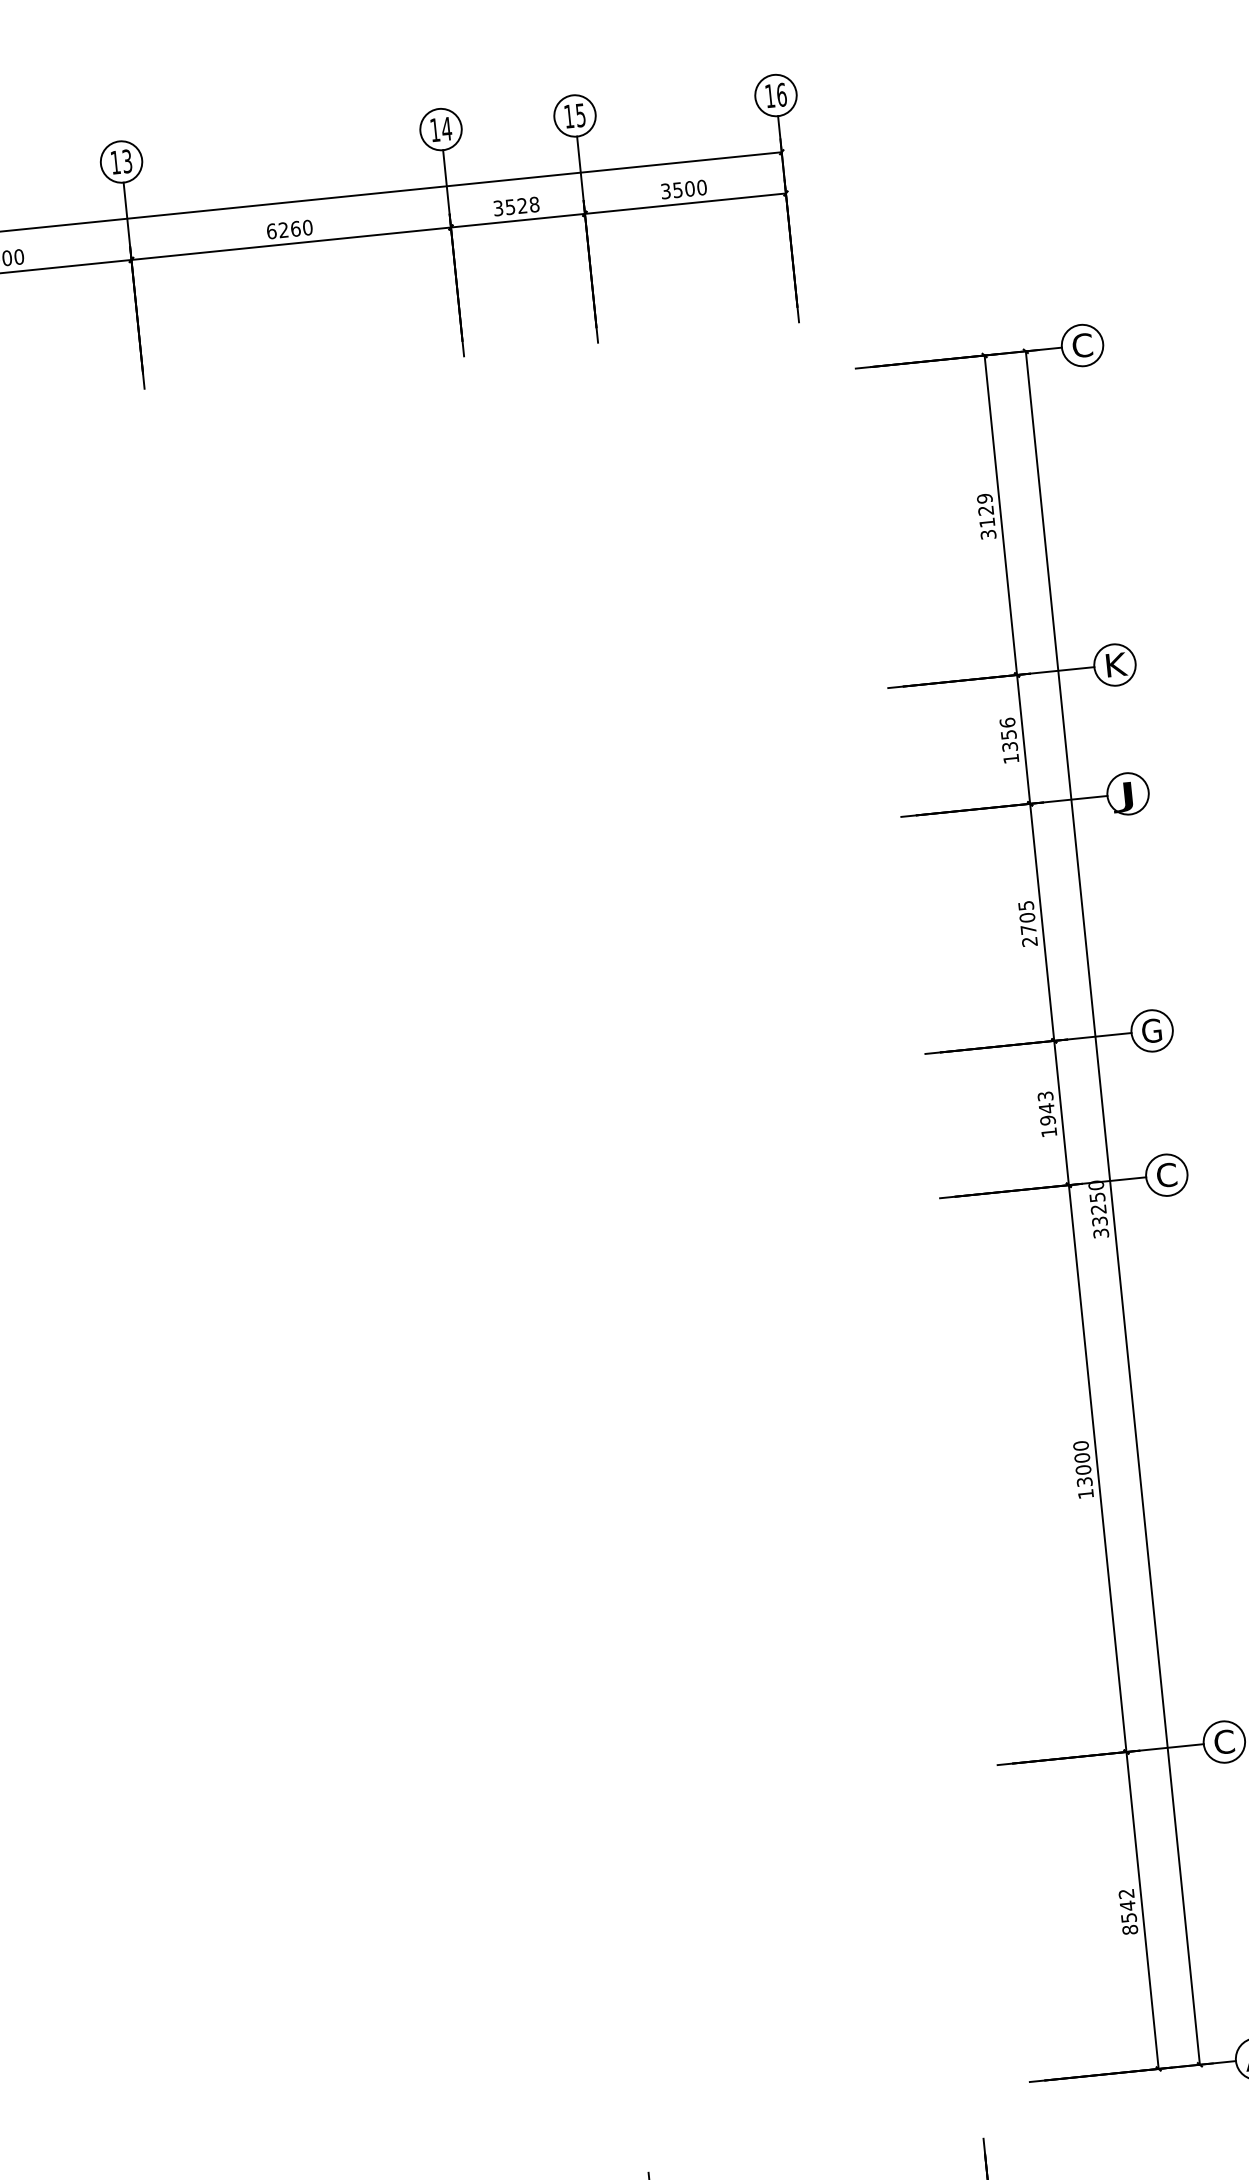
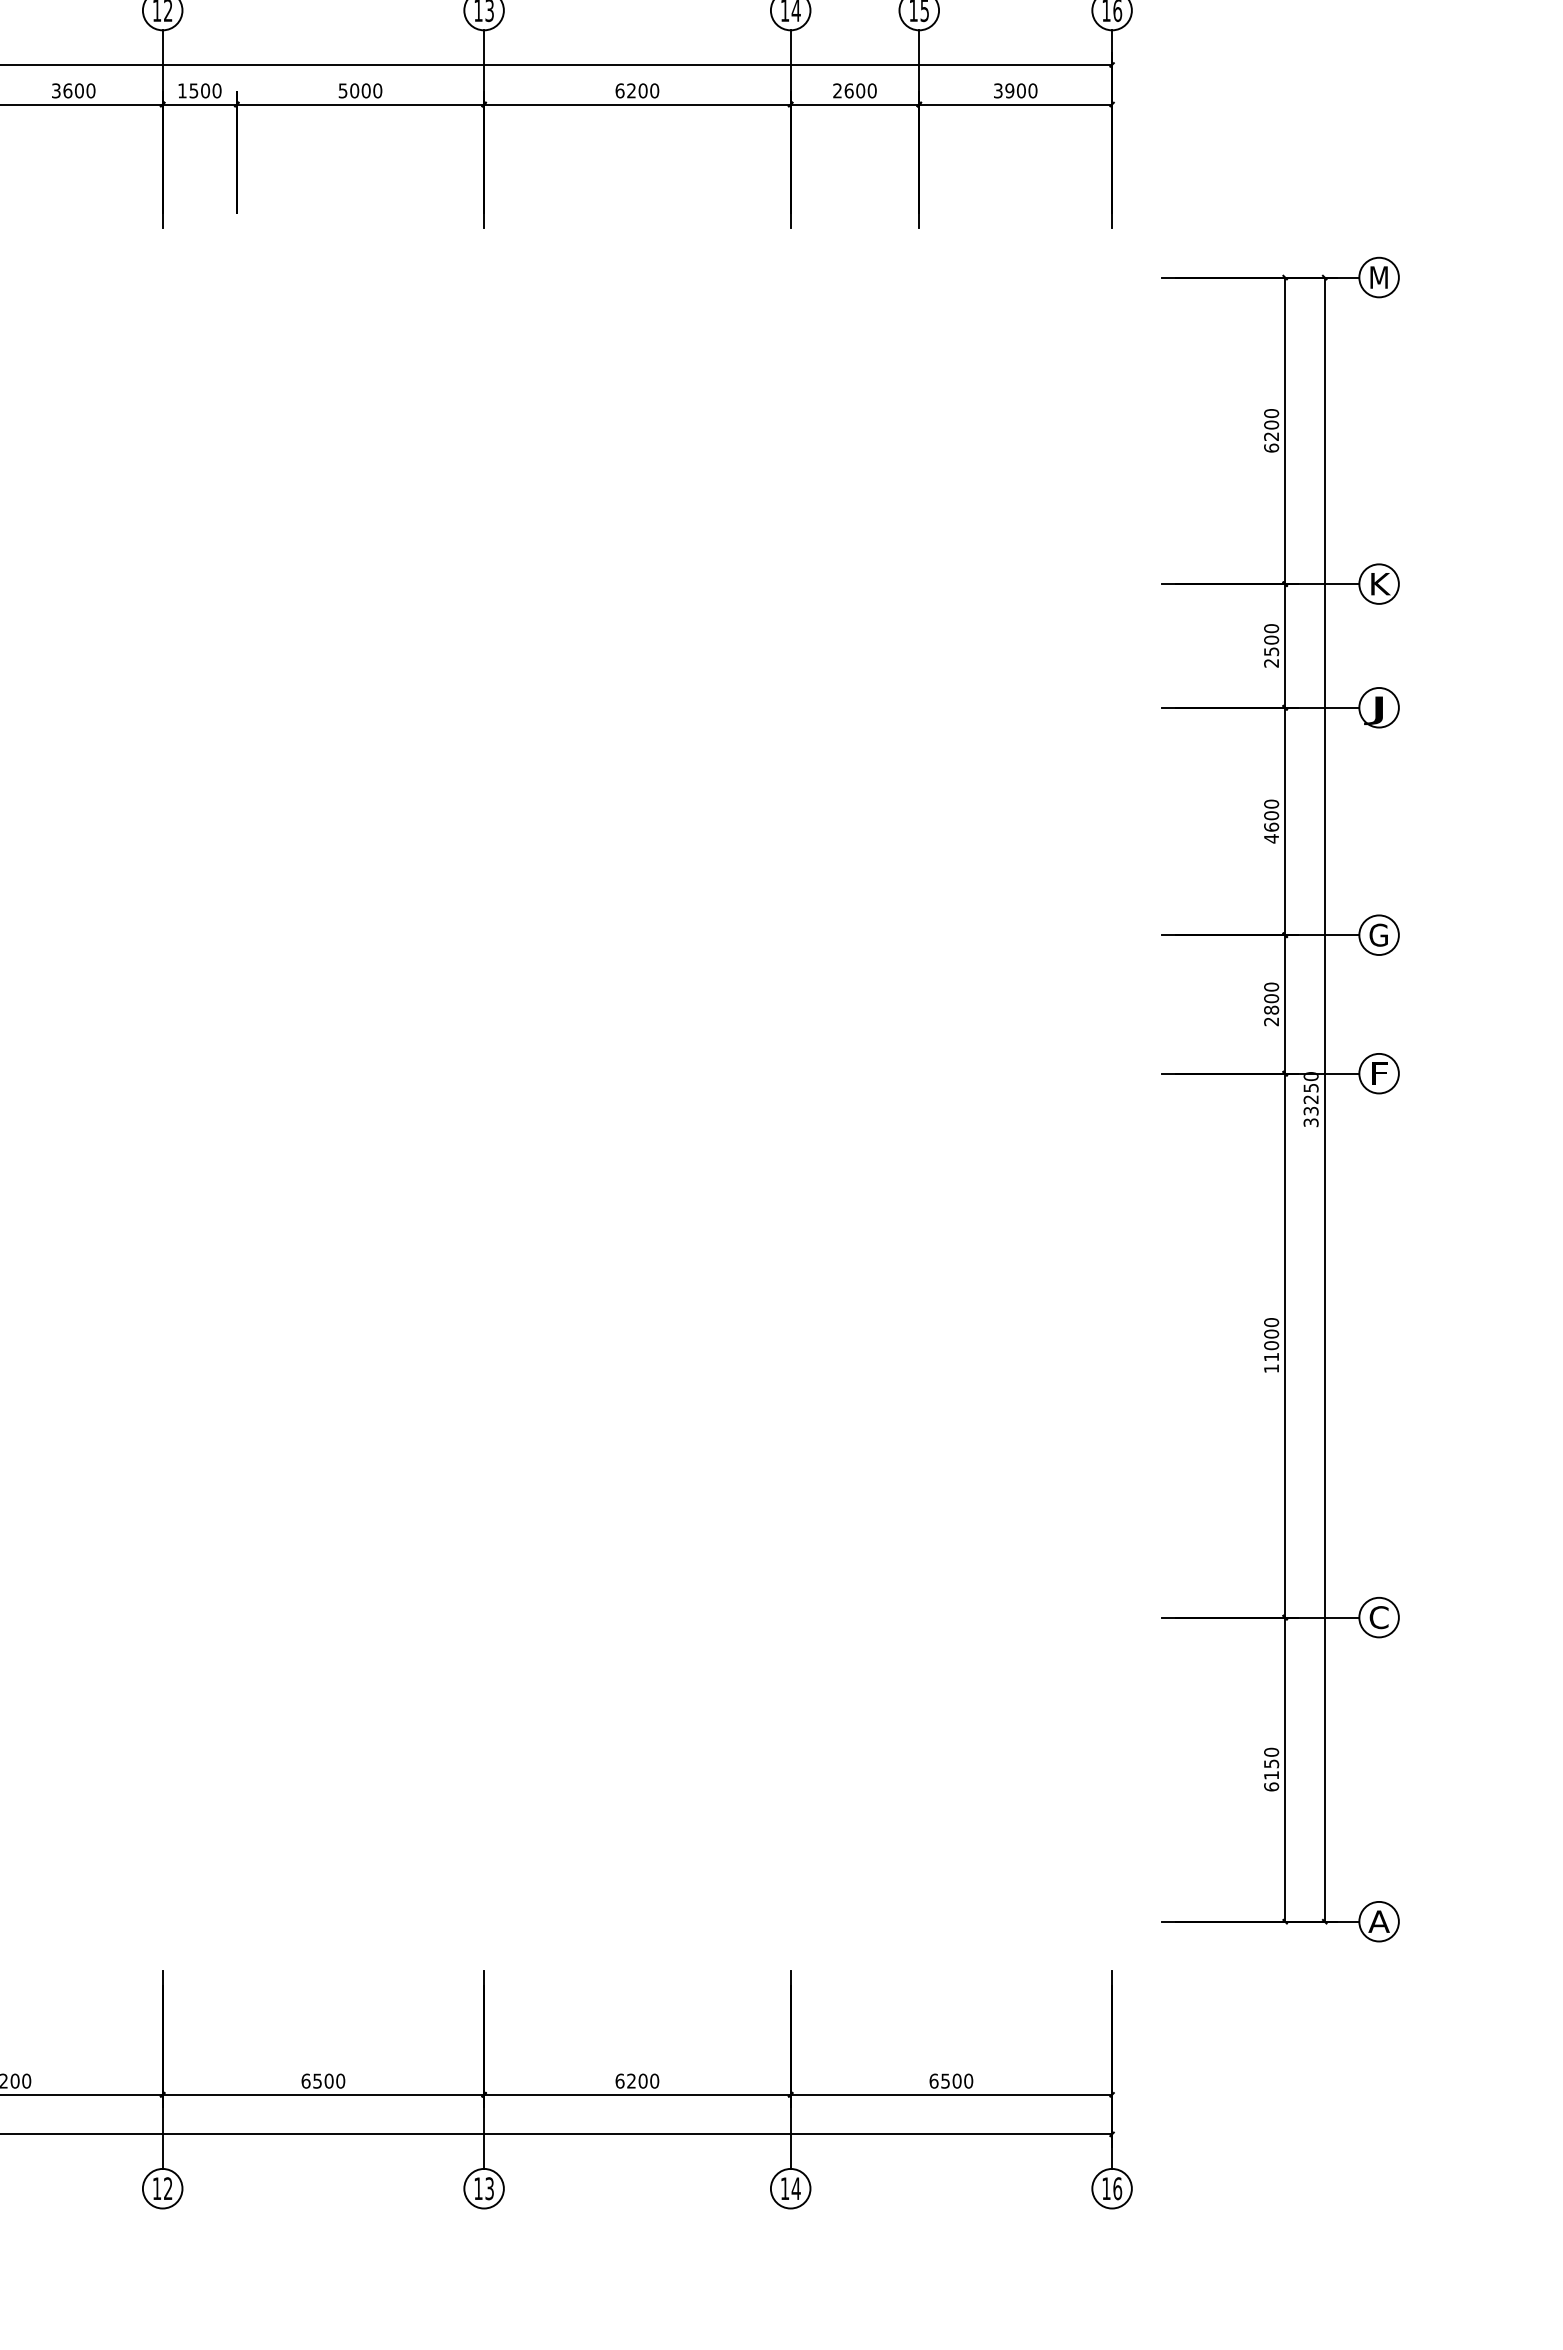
text: (677, 189) -> (1009, 90), 3500 -> 3900
text: (516, 206) -> (854, 90), 3528 -> 2600
text: (295, 228) -> (642, 90), 6260 -> 6200
text: (1081, 345) -> (1378, 277), C -> M
text: (986, 516) -> (1271, 430), 3129 -> 6200
text: (1009, 740) -> (1271, 645), 1356 -> 2500
text: (1027, 923) -> (1271, 821), 2705 -> 4600
text: (1047, 1114) -> (1271, 1004), 1943 -> 2800
text: (1166, 1175) -> (1378, 1073), C -> F
text: (1084, 1482) -> (1271, 1357), 13000 -> 11000
text: (1128, 1911) -> (1271, 1769), 8542 -> 6150

